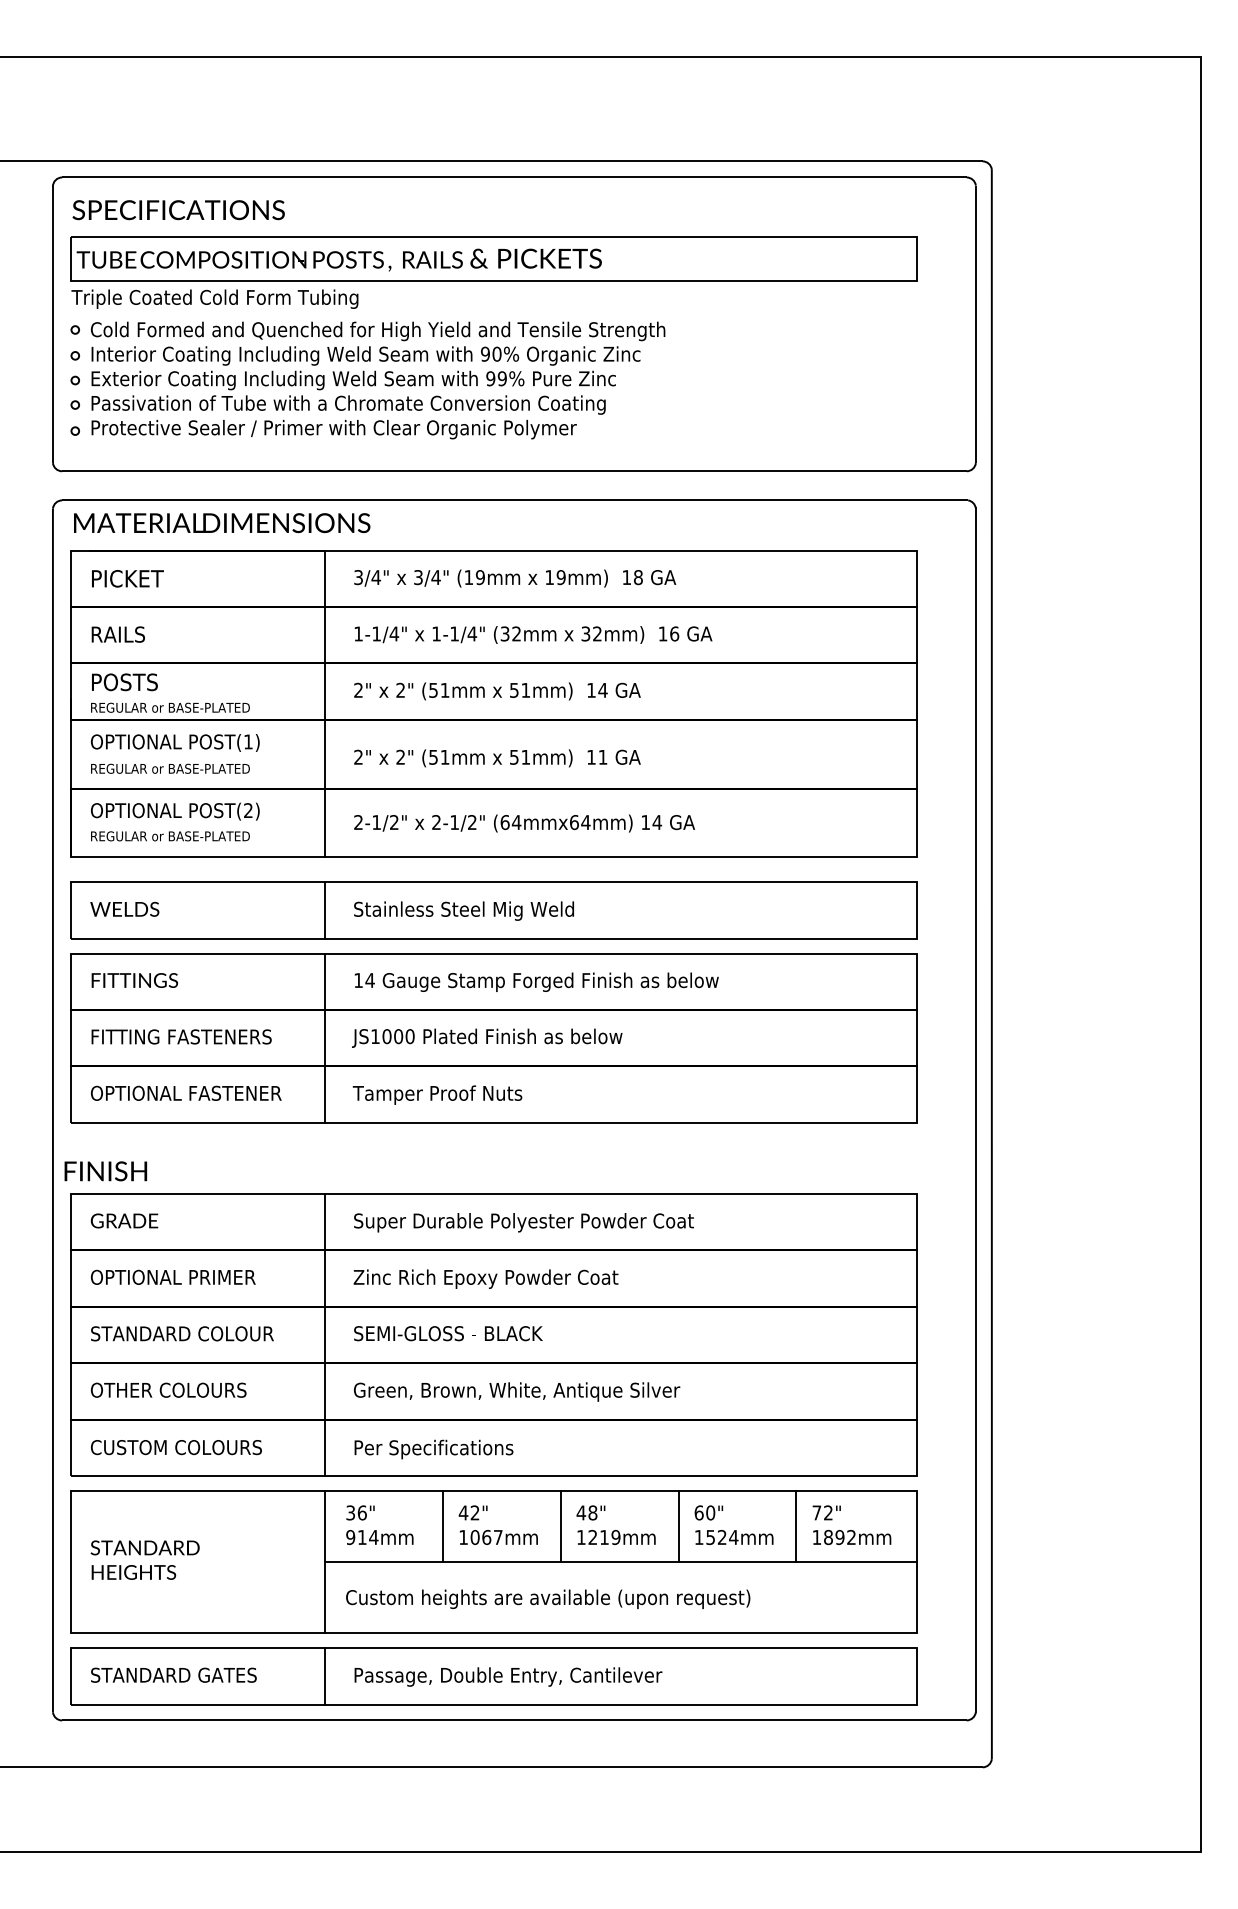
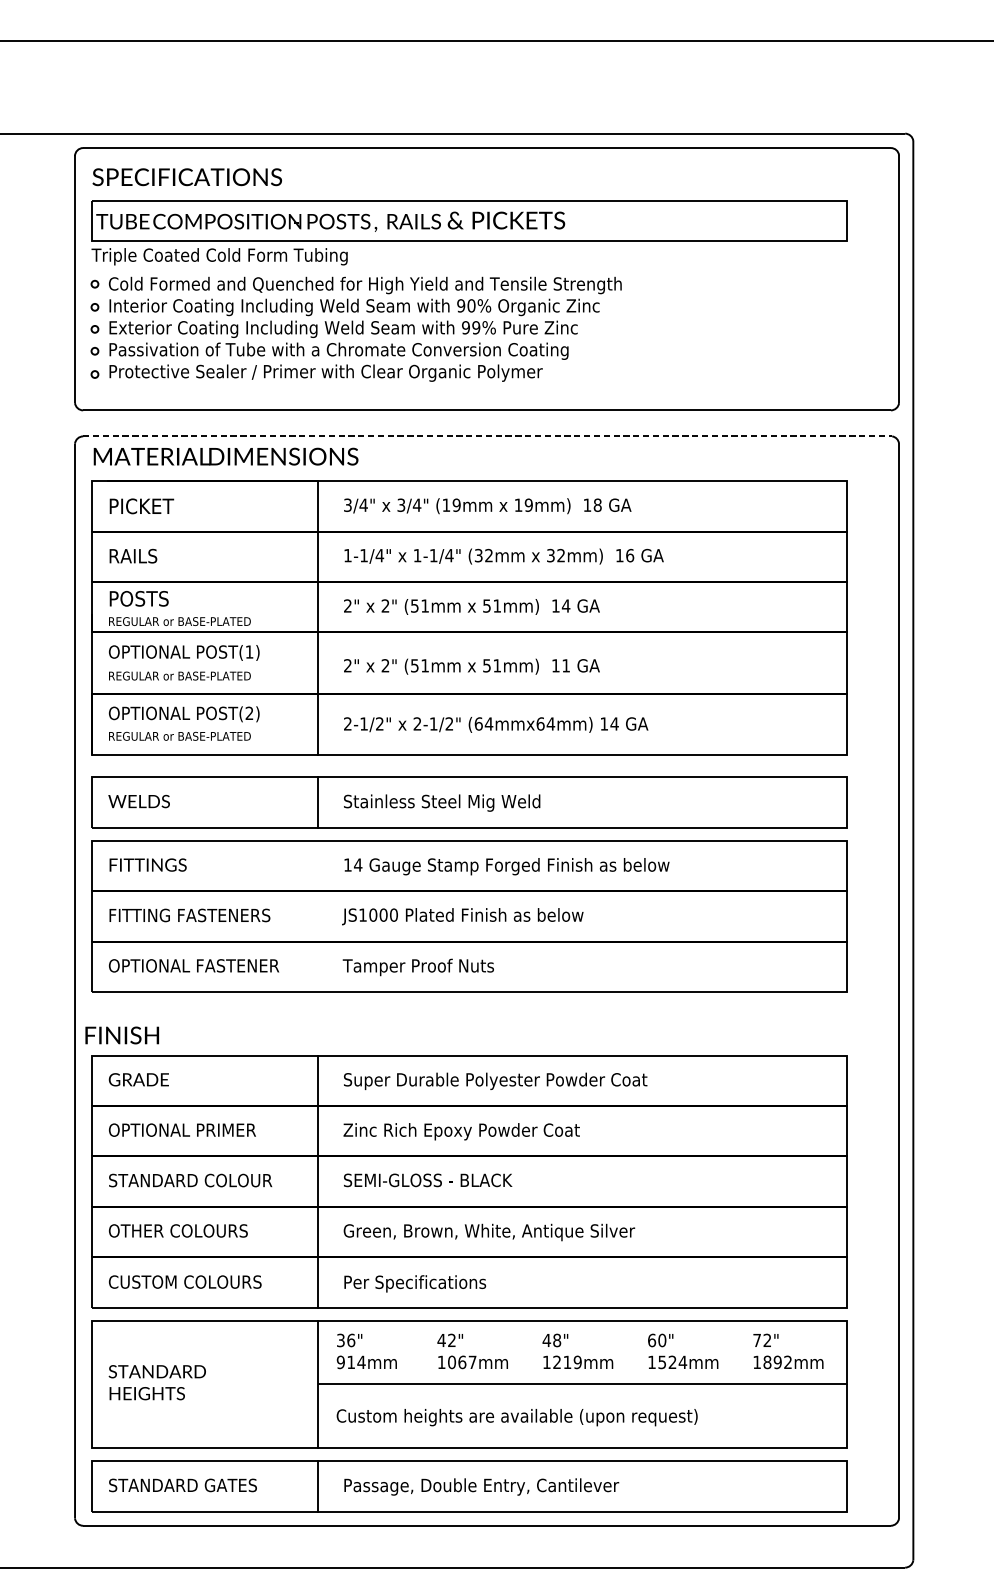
line: (515, 500) -> (488, 436), solid -> dashed
line: (325, 1037) -> (318, 915), removed
line: (443, 1526) -> (423, 1352), removed
line: (560, 1526) -> (528, 1352), removed
line: (678, 1526) -> (633, 1352), removed
line: (796, 1526) -> (738, 1352), removed

